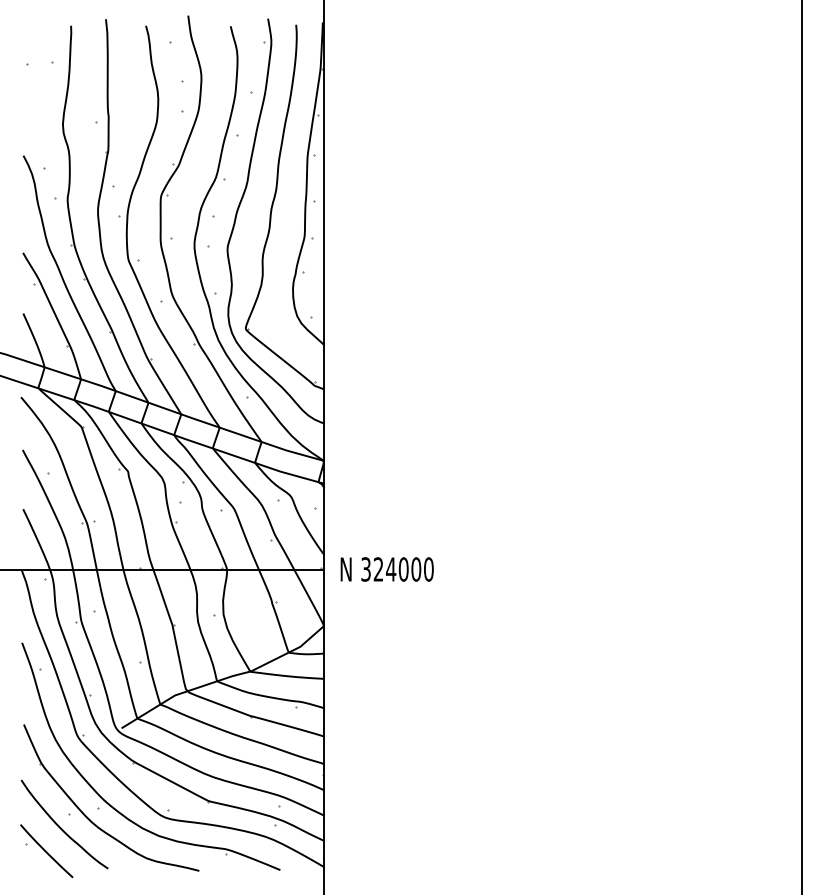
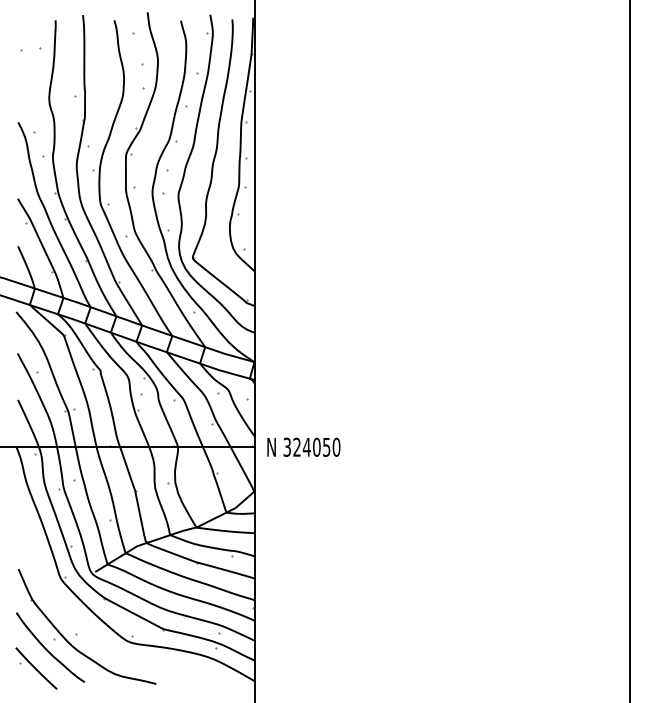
text: (416, 569) -> (326, 447), 324000 -> 324050
part: (113, 806) -> (88, 633), removed

